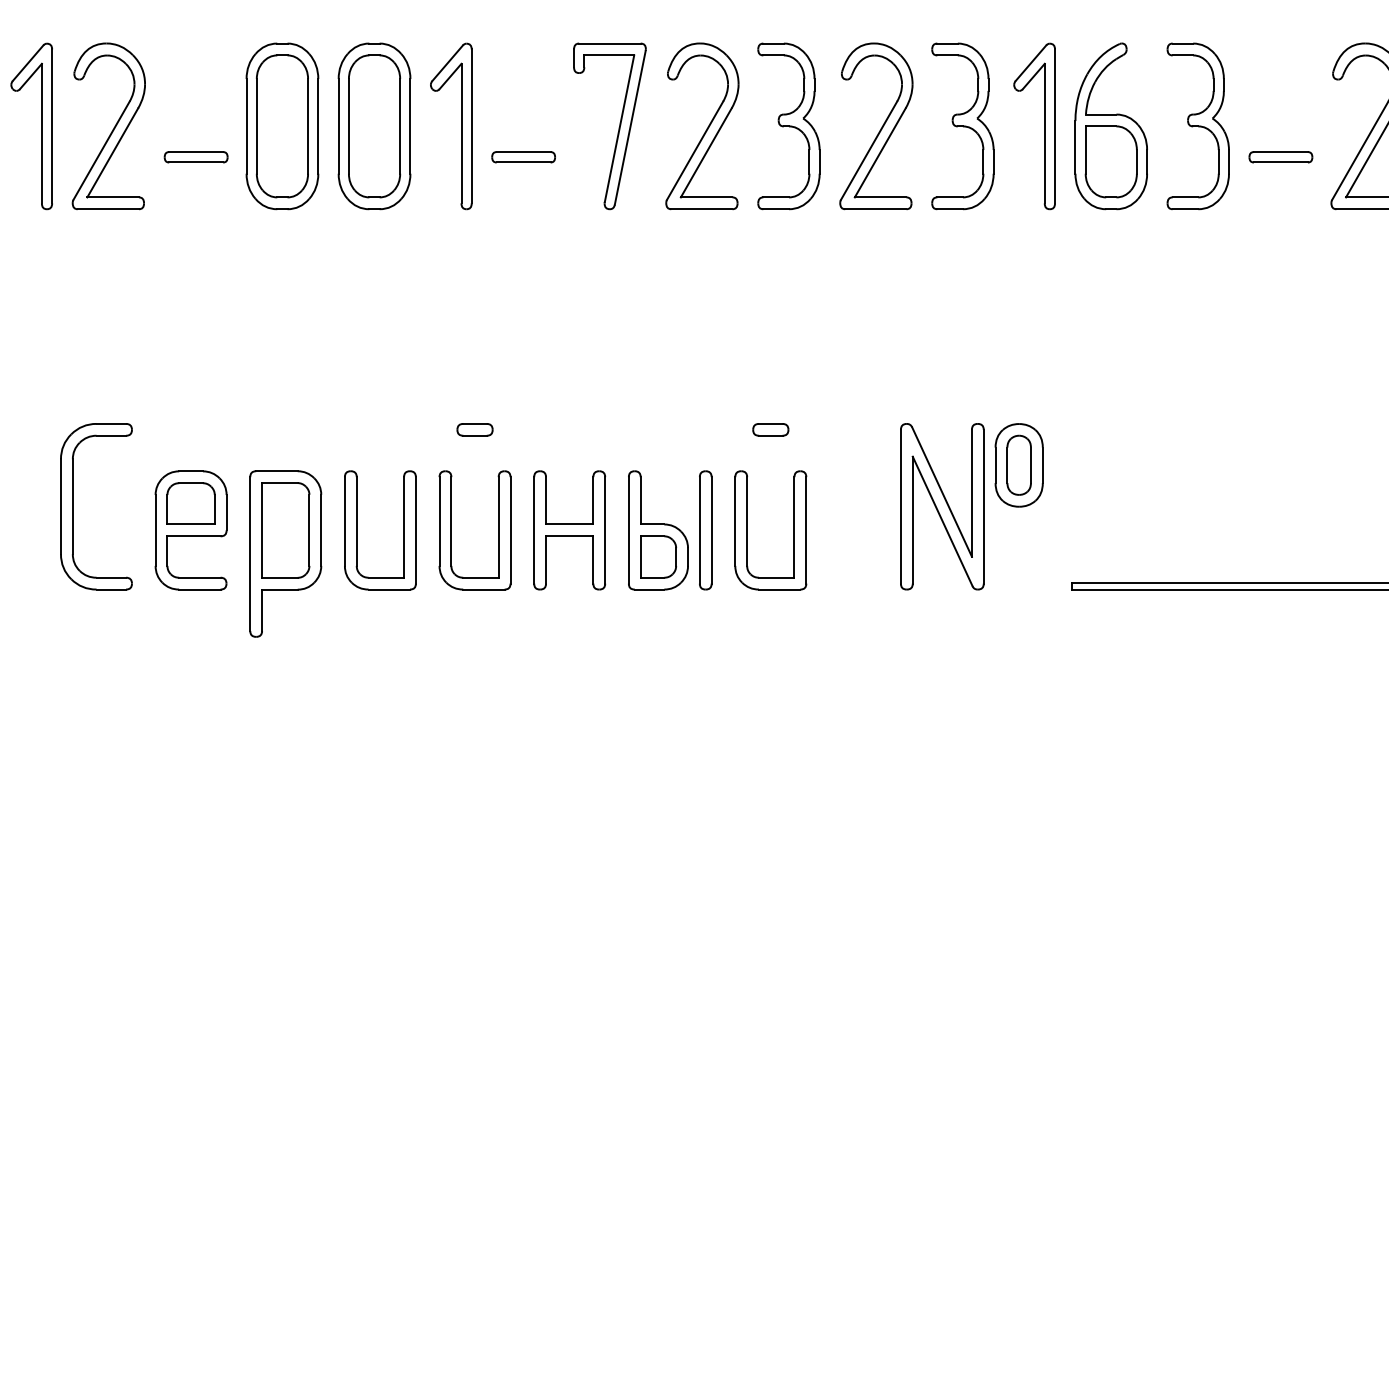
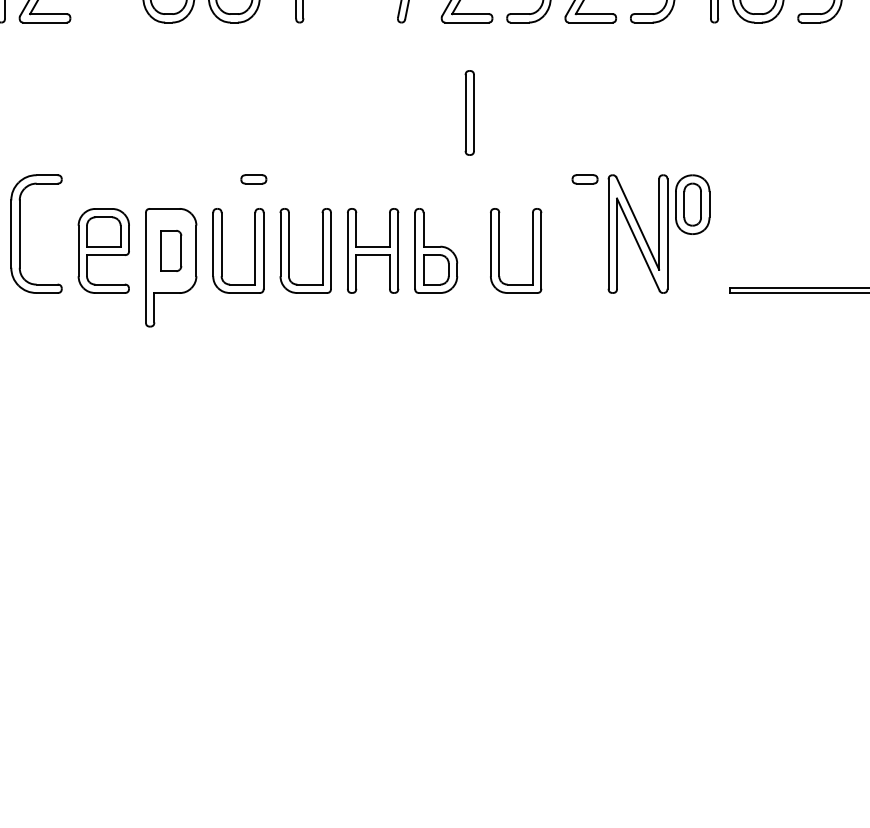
part: (474, 429) -> (253, 179), moved
part: (770, 429) -> (584, 179), moved
part: (285, 530) -> (170, 251), size x0.6
part: (705, 530) -> (469, 113), moved

